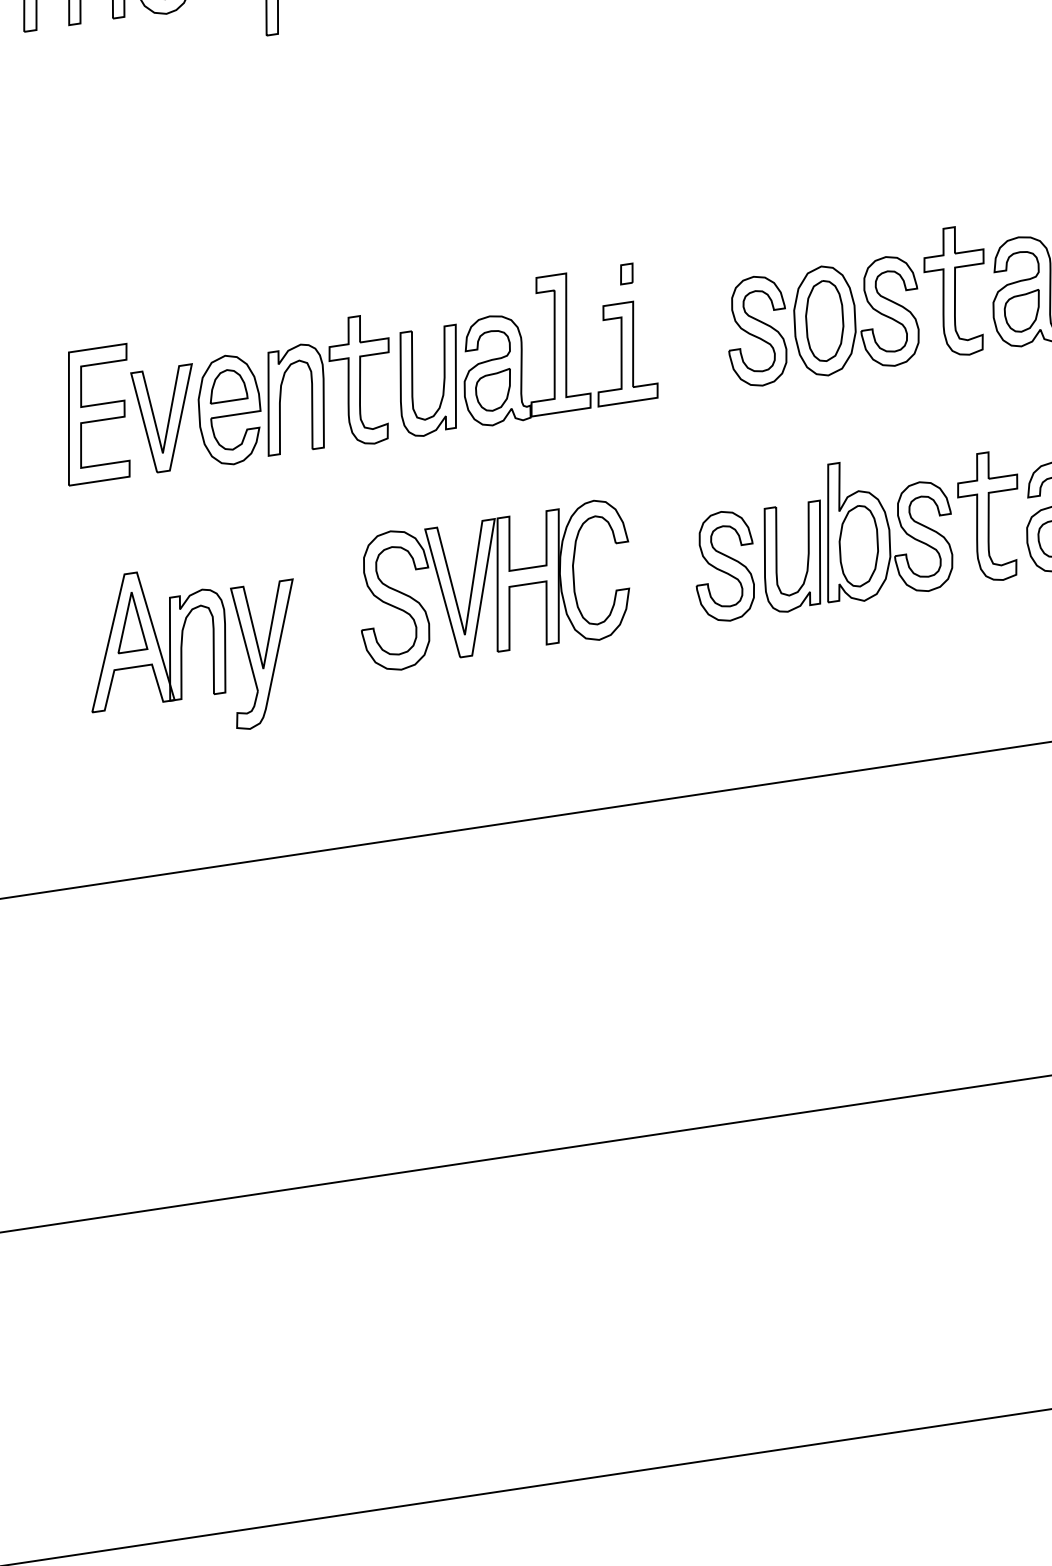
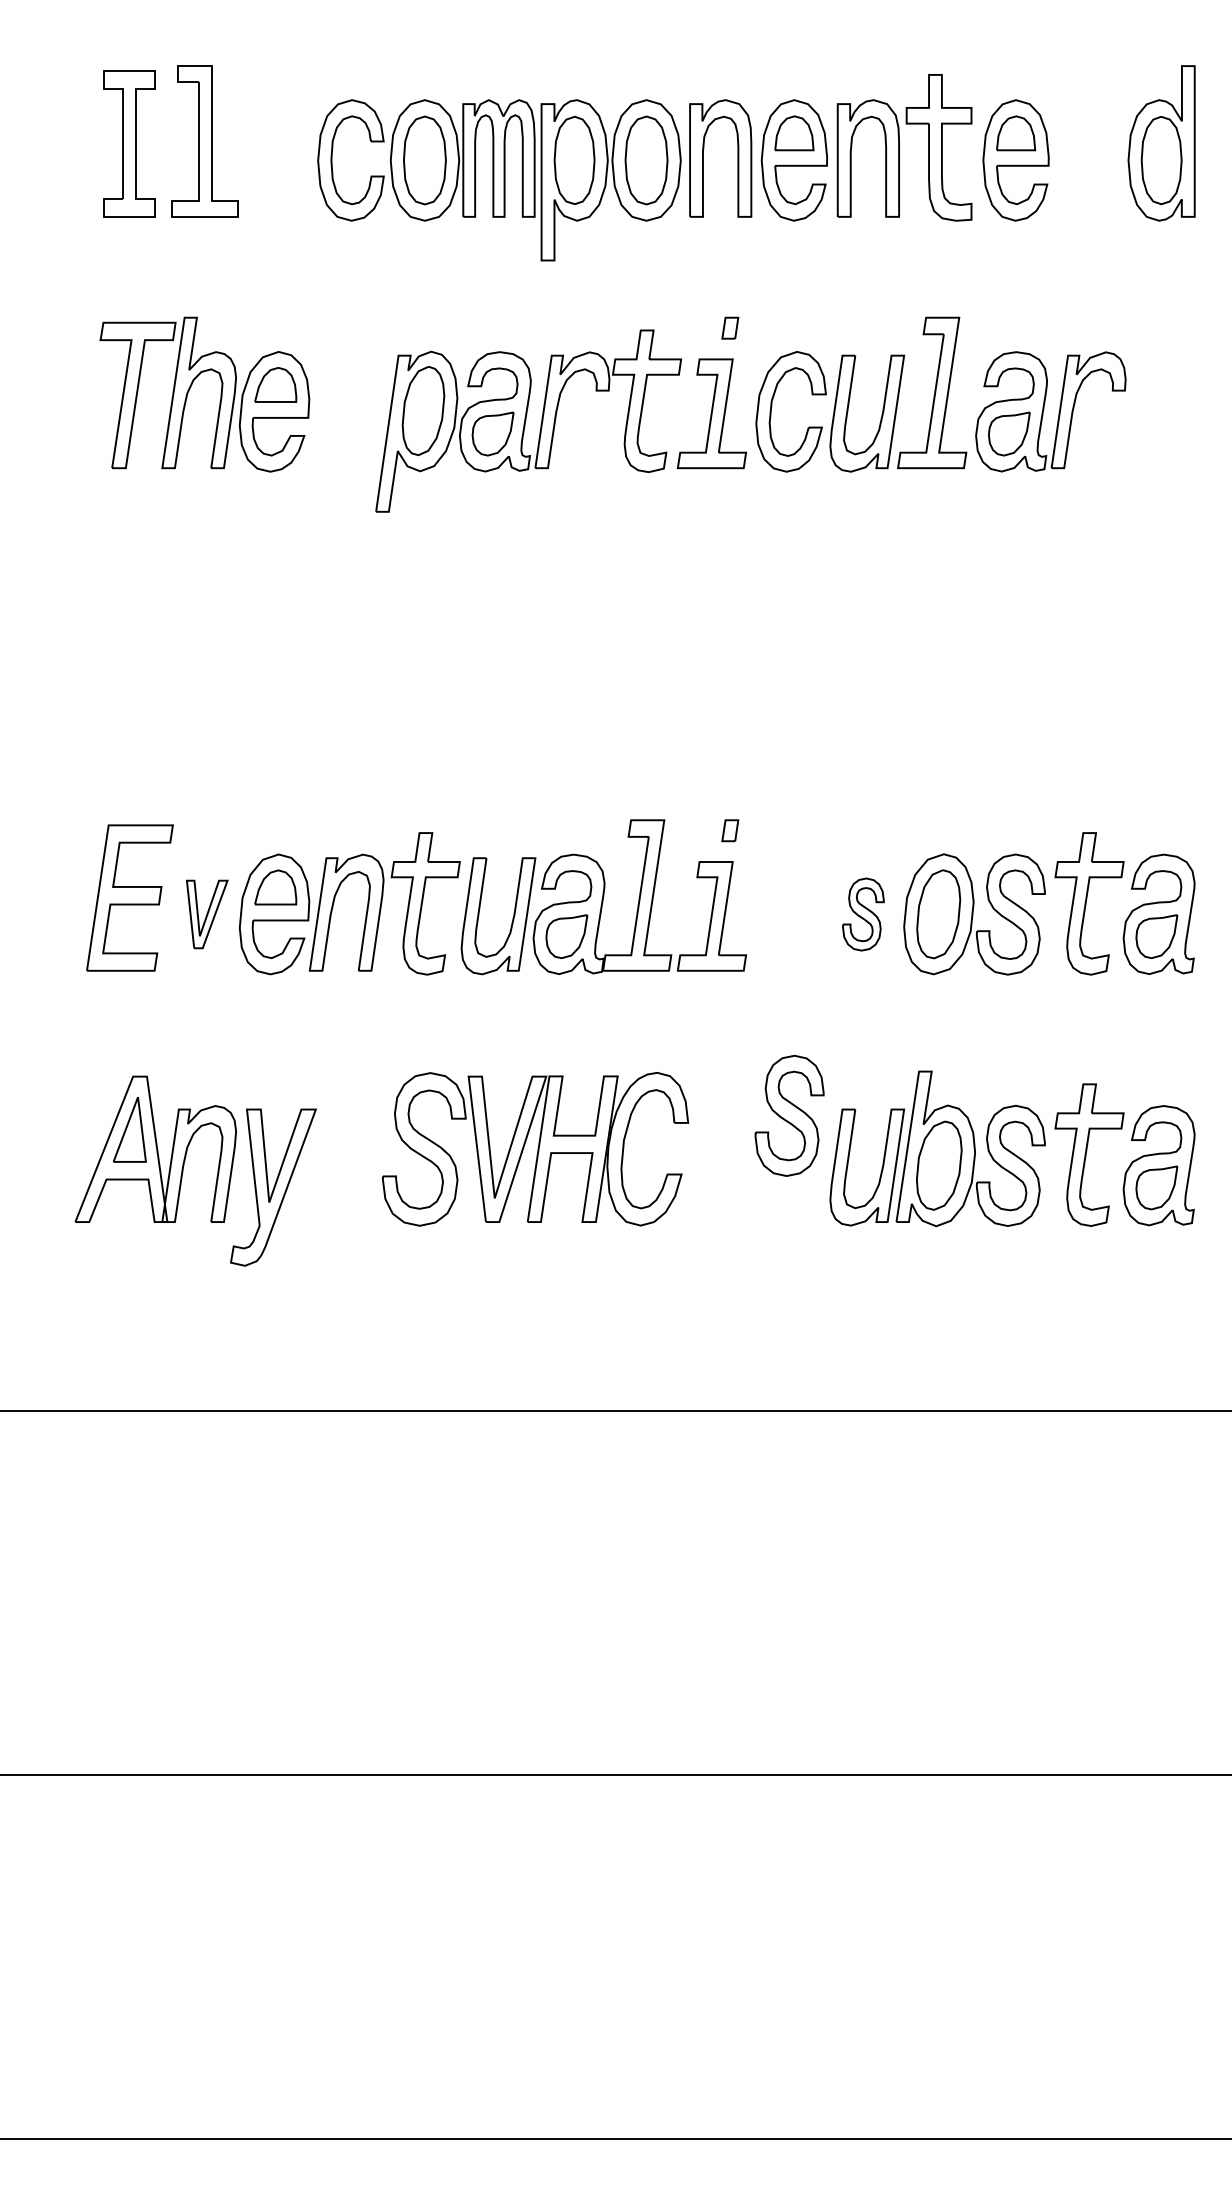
part: (757, 331) -> (863, 914), size x0.6
part: (169, 419) -> (207, 914), size x0.6
part: (724, 566) -> (789, 1115), moved

